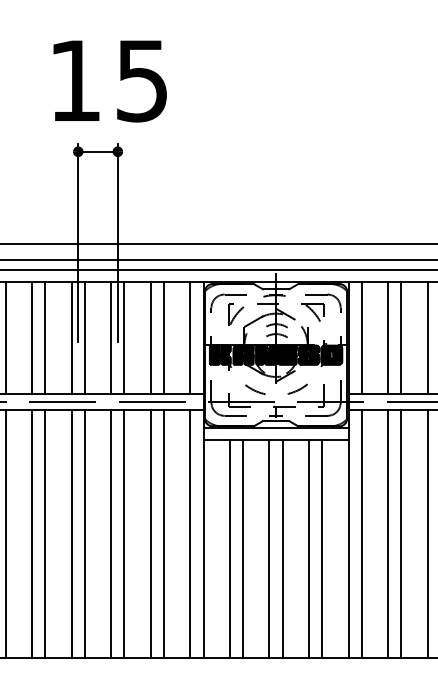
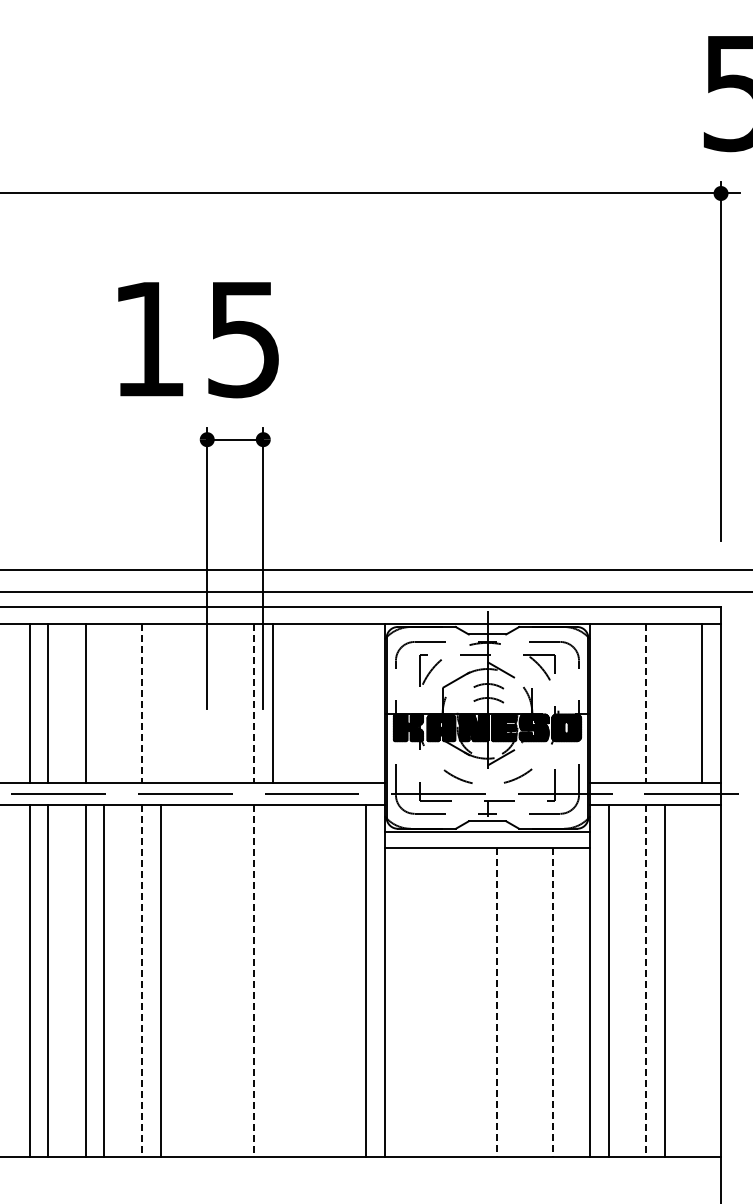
text: (110, 81) -> (198, 340), moved
line: (5, 337) -> (104, 703), removed
line: (45, 337) -> (160, 703), removed
line: (71, 337) -> (197, 703), removed
line: (84, 337) -> (216, 703), removed
line: (151, 337) -> (310, 703), removed
line: (163, 337) -> (328, 703), removed
line: (190, 337) -> (366, 703), removed
line: (361, 337) -> (608, 703), removed
line: (401, 337) -> (664, 703), removed
line: (31, 338) -> (141, 704), solid -> dashed
line: (110, 338) -> (253, 704), solid -> dashed
line: (388, 338) -> (646, 704), solid -> dashed
line: (71, 533) -> (197, 980), removed
line: (84, 533) -> (216, 980), removed
line: (124, 533) -> (272, 980), removed
line: (151, 533) -> (310, 980), removed
line: (163, 533) -> (328, 980), removed
line: (427, 533) -> (702, 980), removed
line: (31, 534) -> (141, 981), solid -> dashed
line: (110, 534) -> (253, 981), solid -> dashed
line: (388, 534) -> (646, 981), solid -> dashed
line: (230, 549) -> (422, 1002), removed
line: (242, 549) -> (440, 1002), removed
line: (269, 549) -> (478, 1002), removed
line: (282, 549) -> (496, 1003), solid -> dashed
line: (309, 549) -> (534, 1002), removed
line: (321, 549) -> (552, 1003), solid -> dashed

